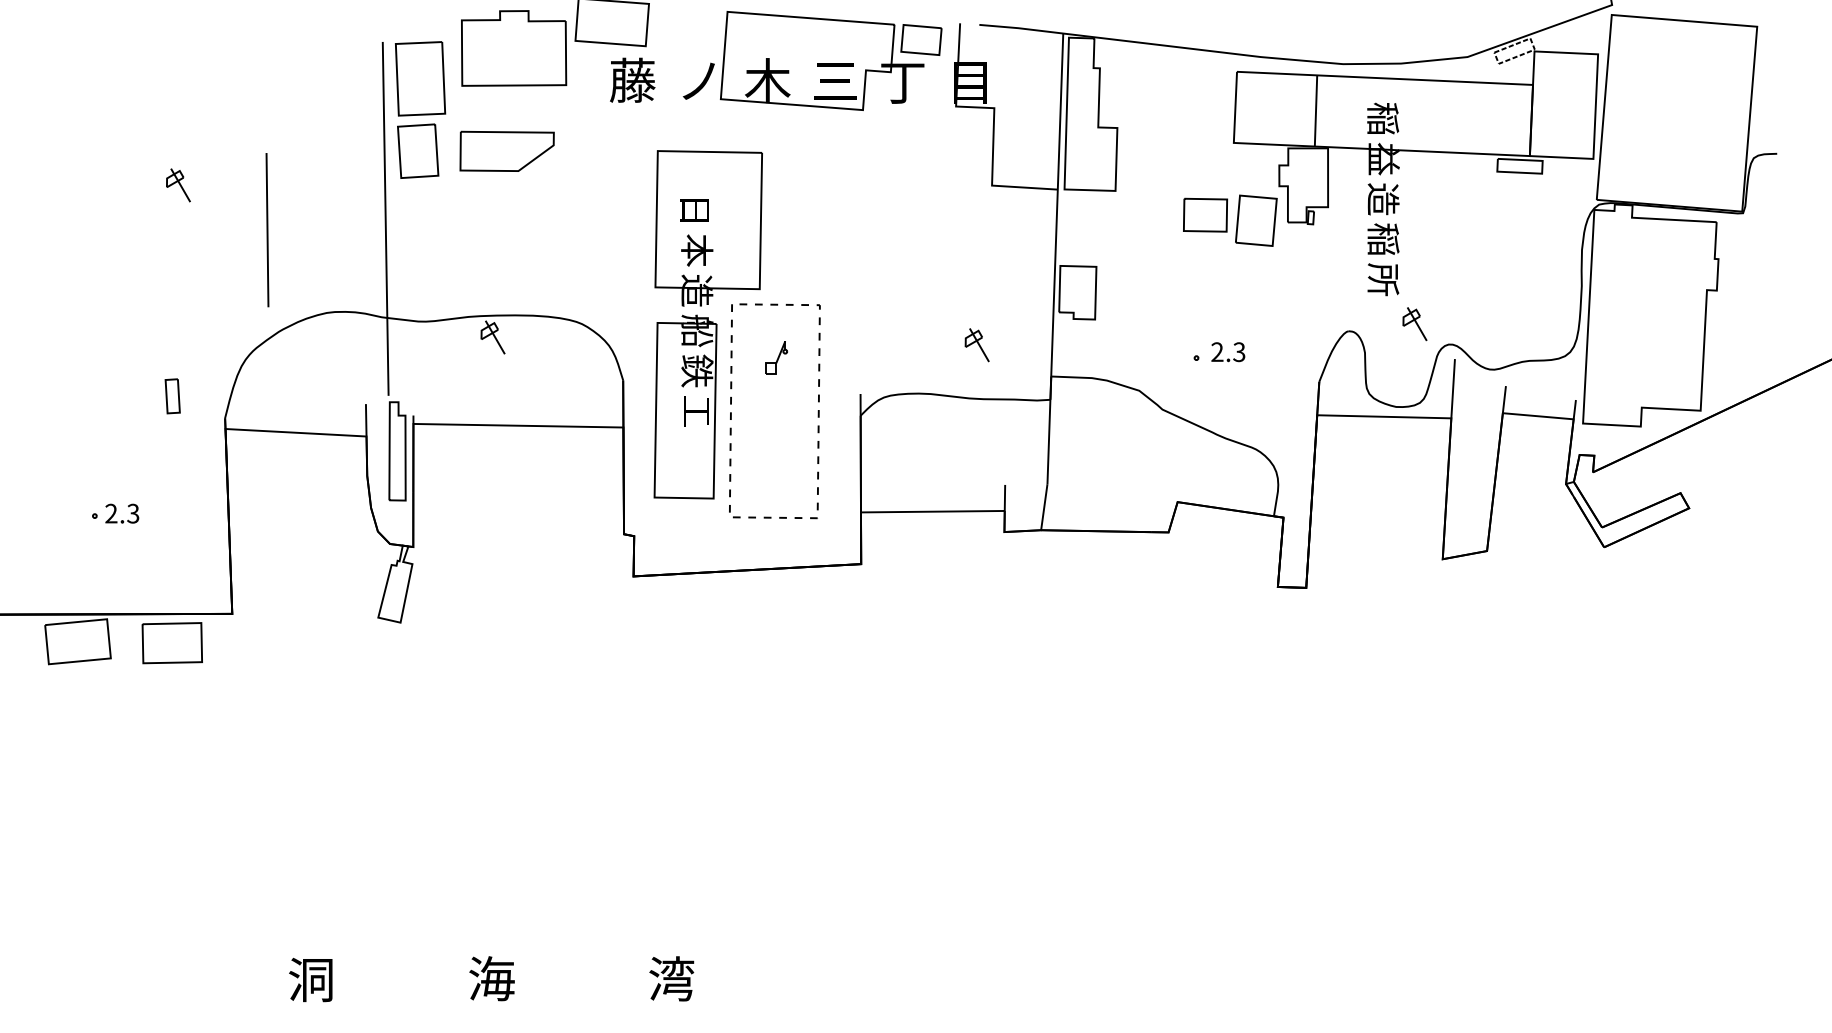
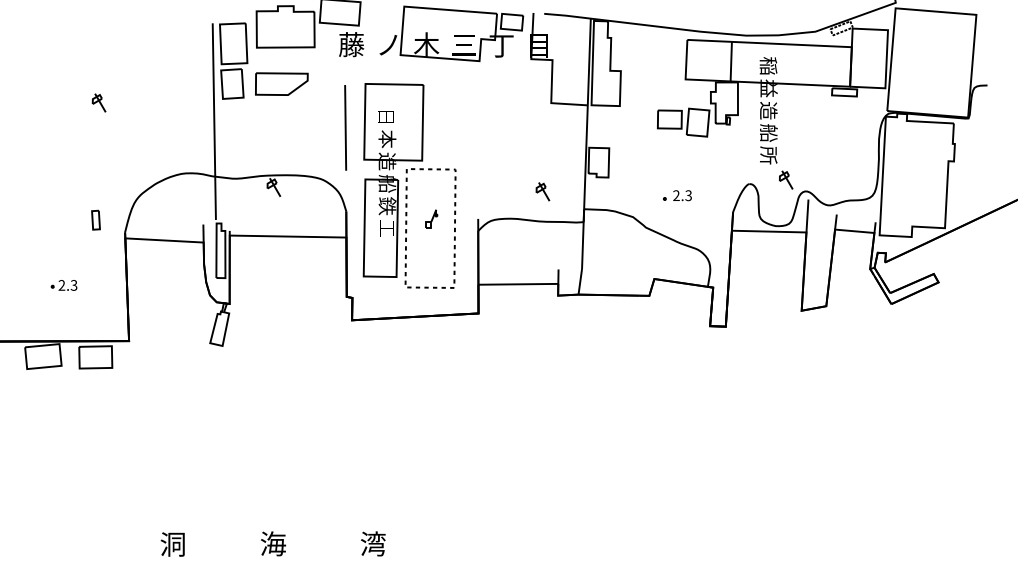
line: (267, 229) -> (345, 127), moved
text: (1383, 238) -> (768, 132), 稲 -> 船
part: (776, 357) -> (431, 218), moved

